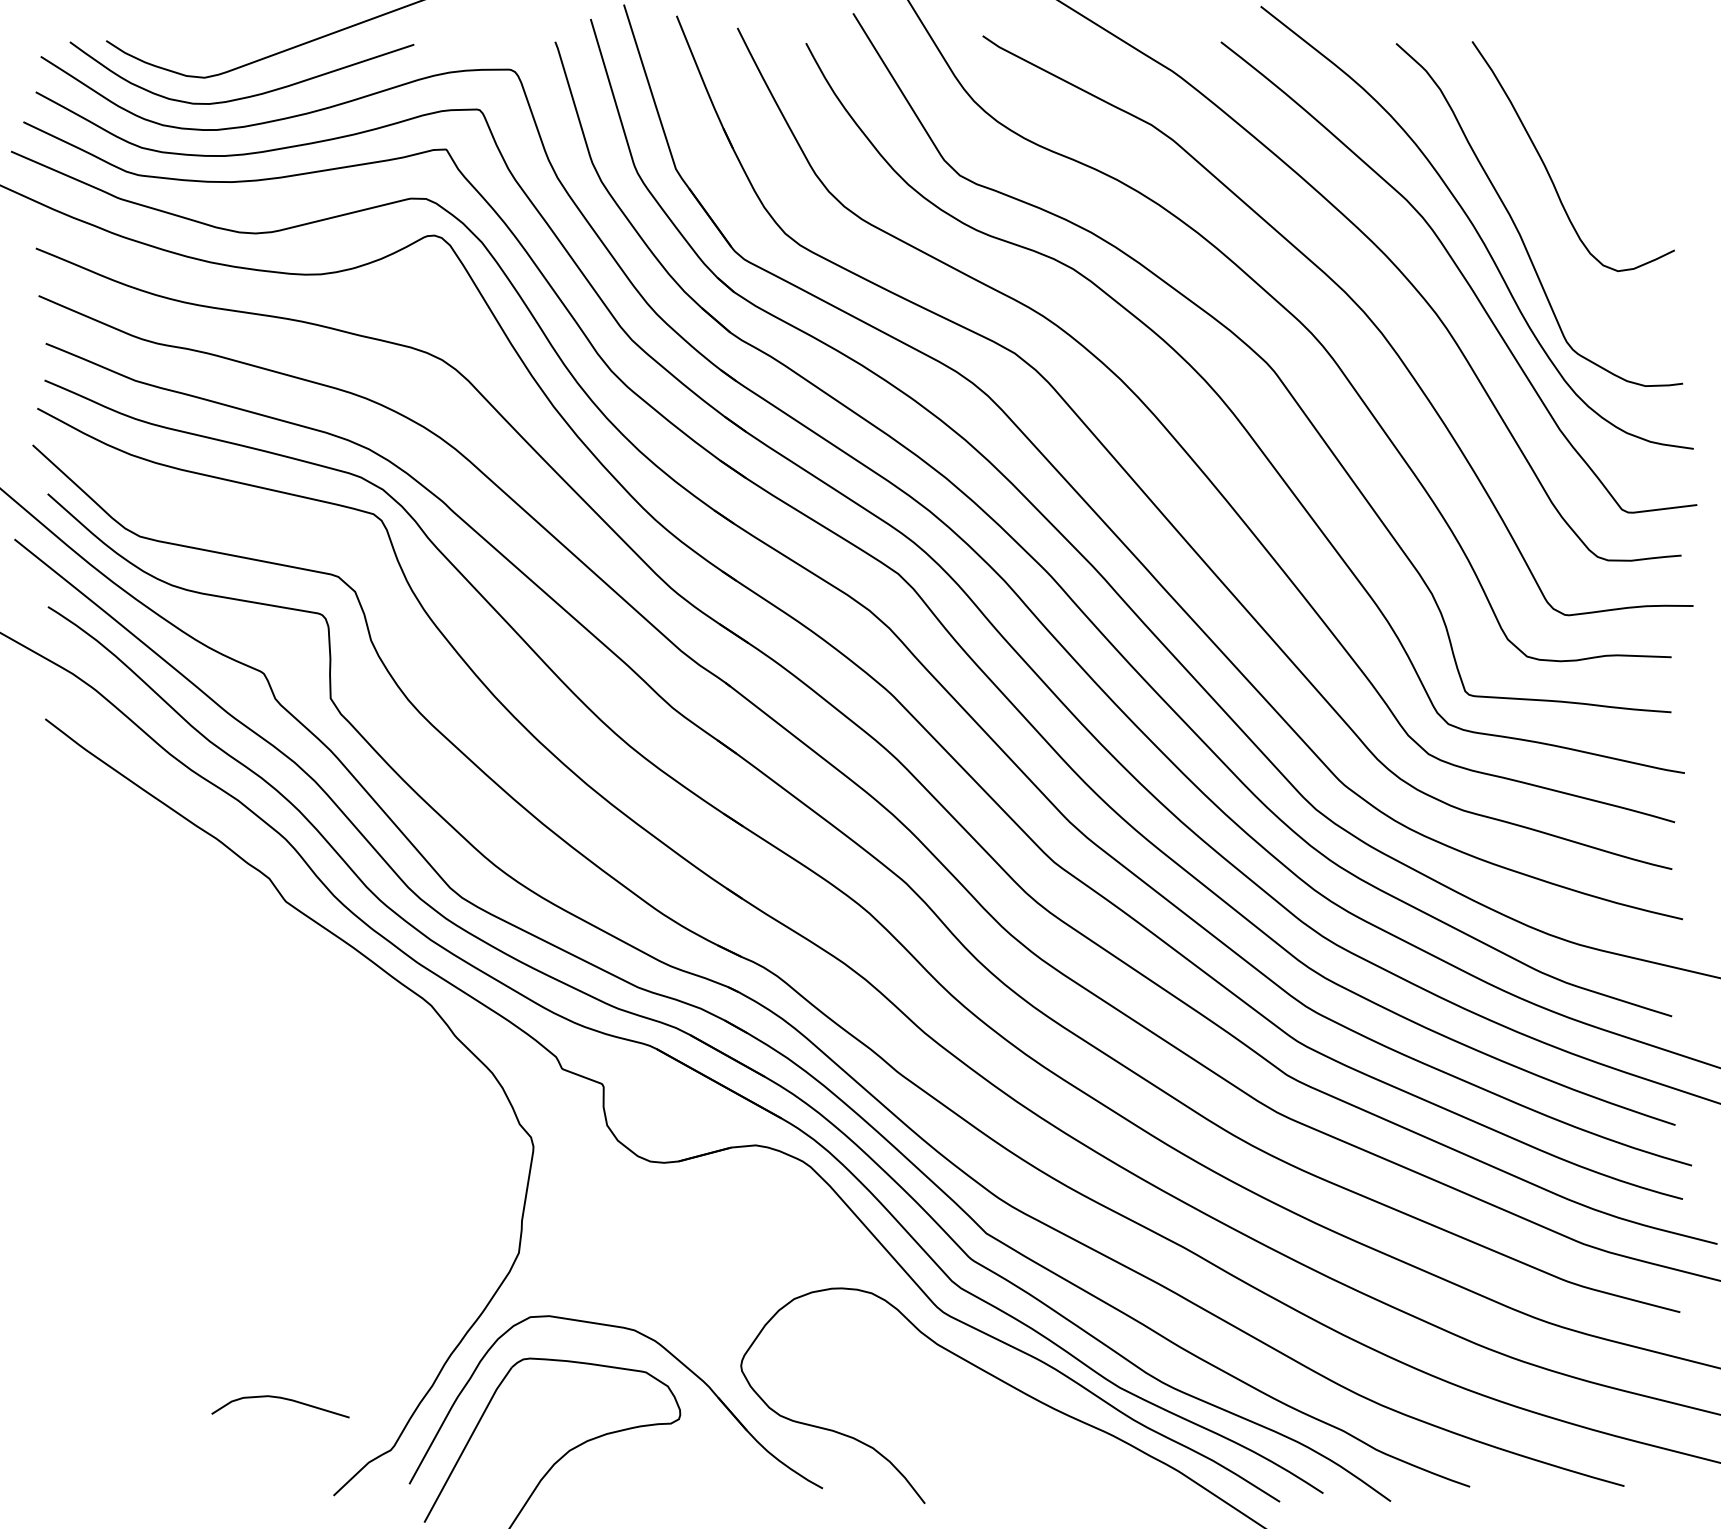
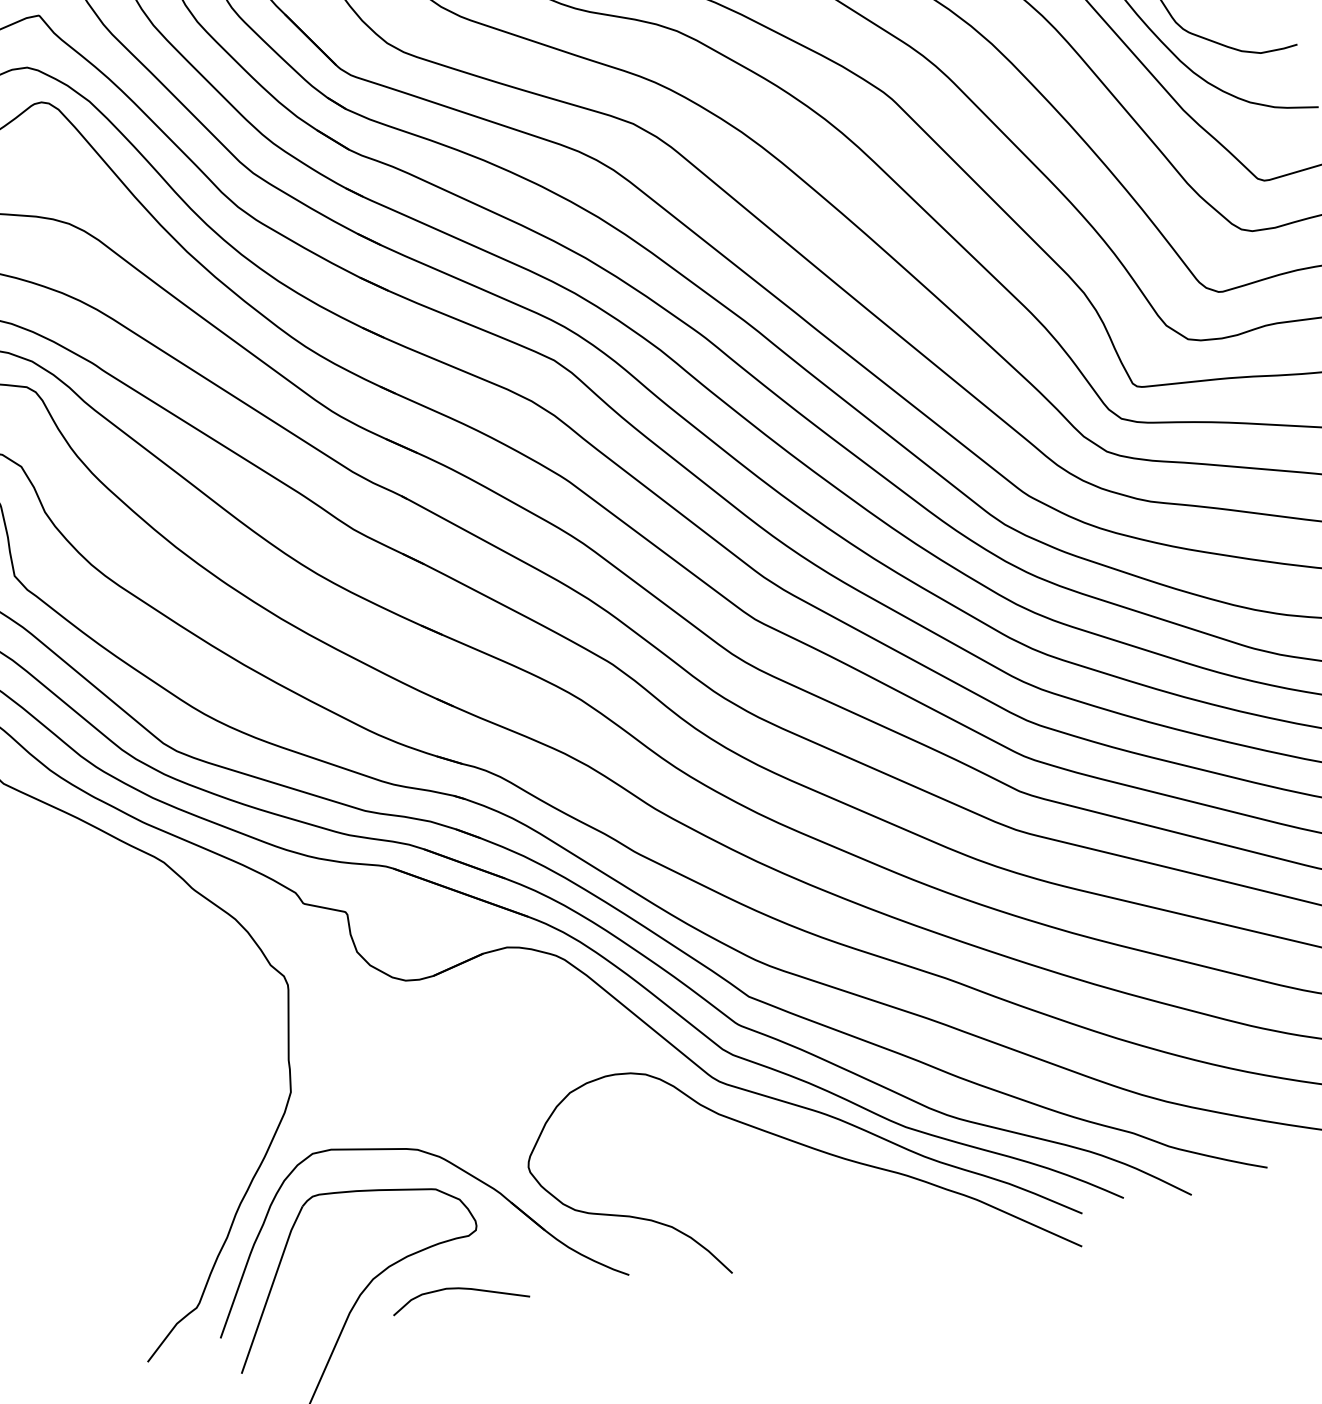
curve: (282, 1399) -> (460, 1289), moved

